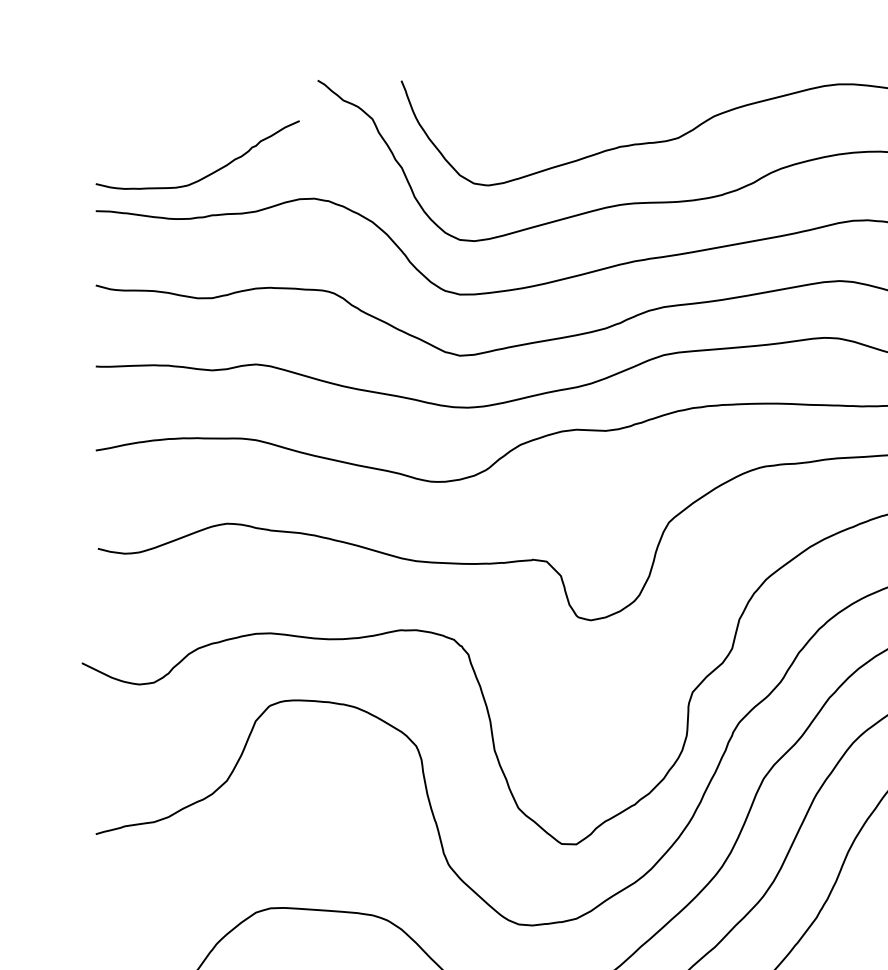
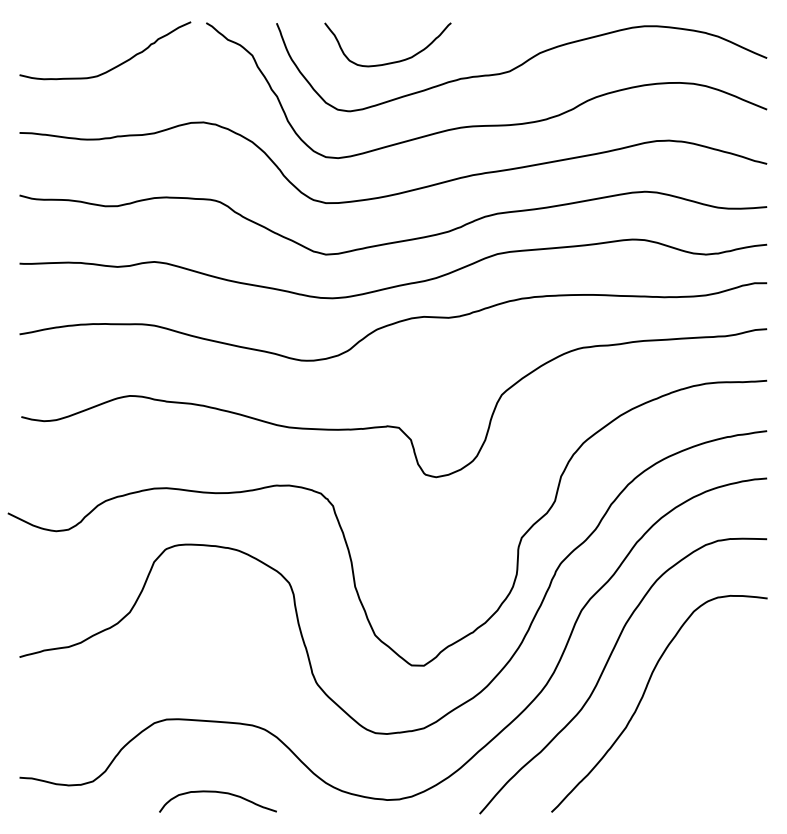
curve: (540, 126) -> (393, 61), added
curve: (208, 173) -> (114, 66), moved

